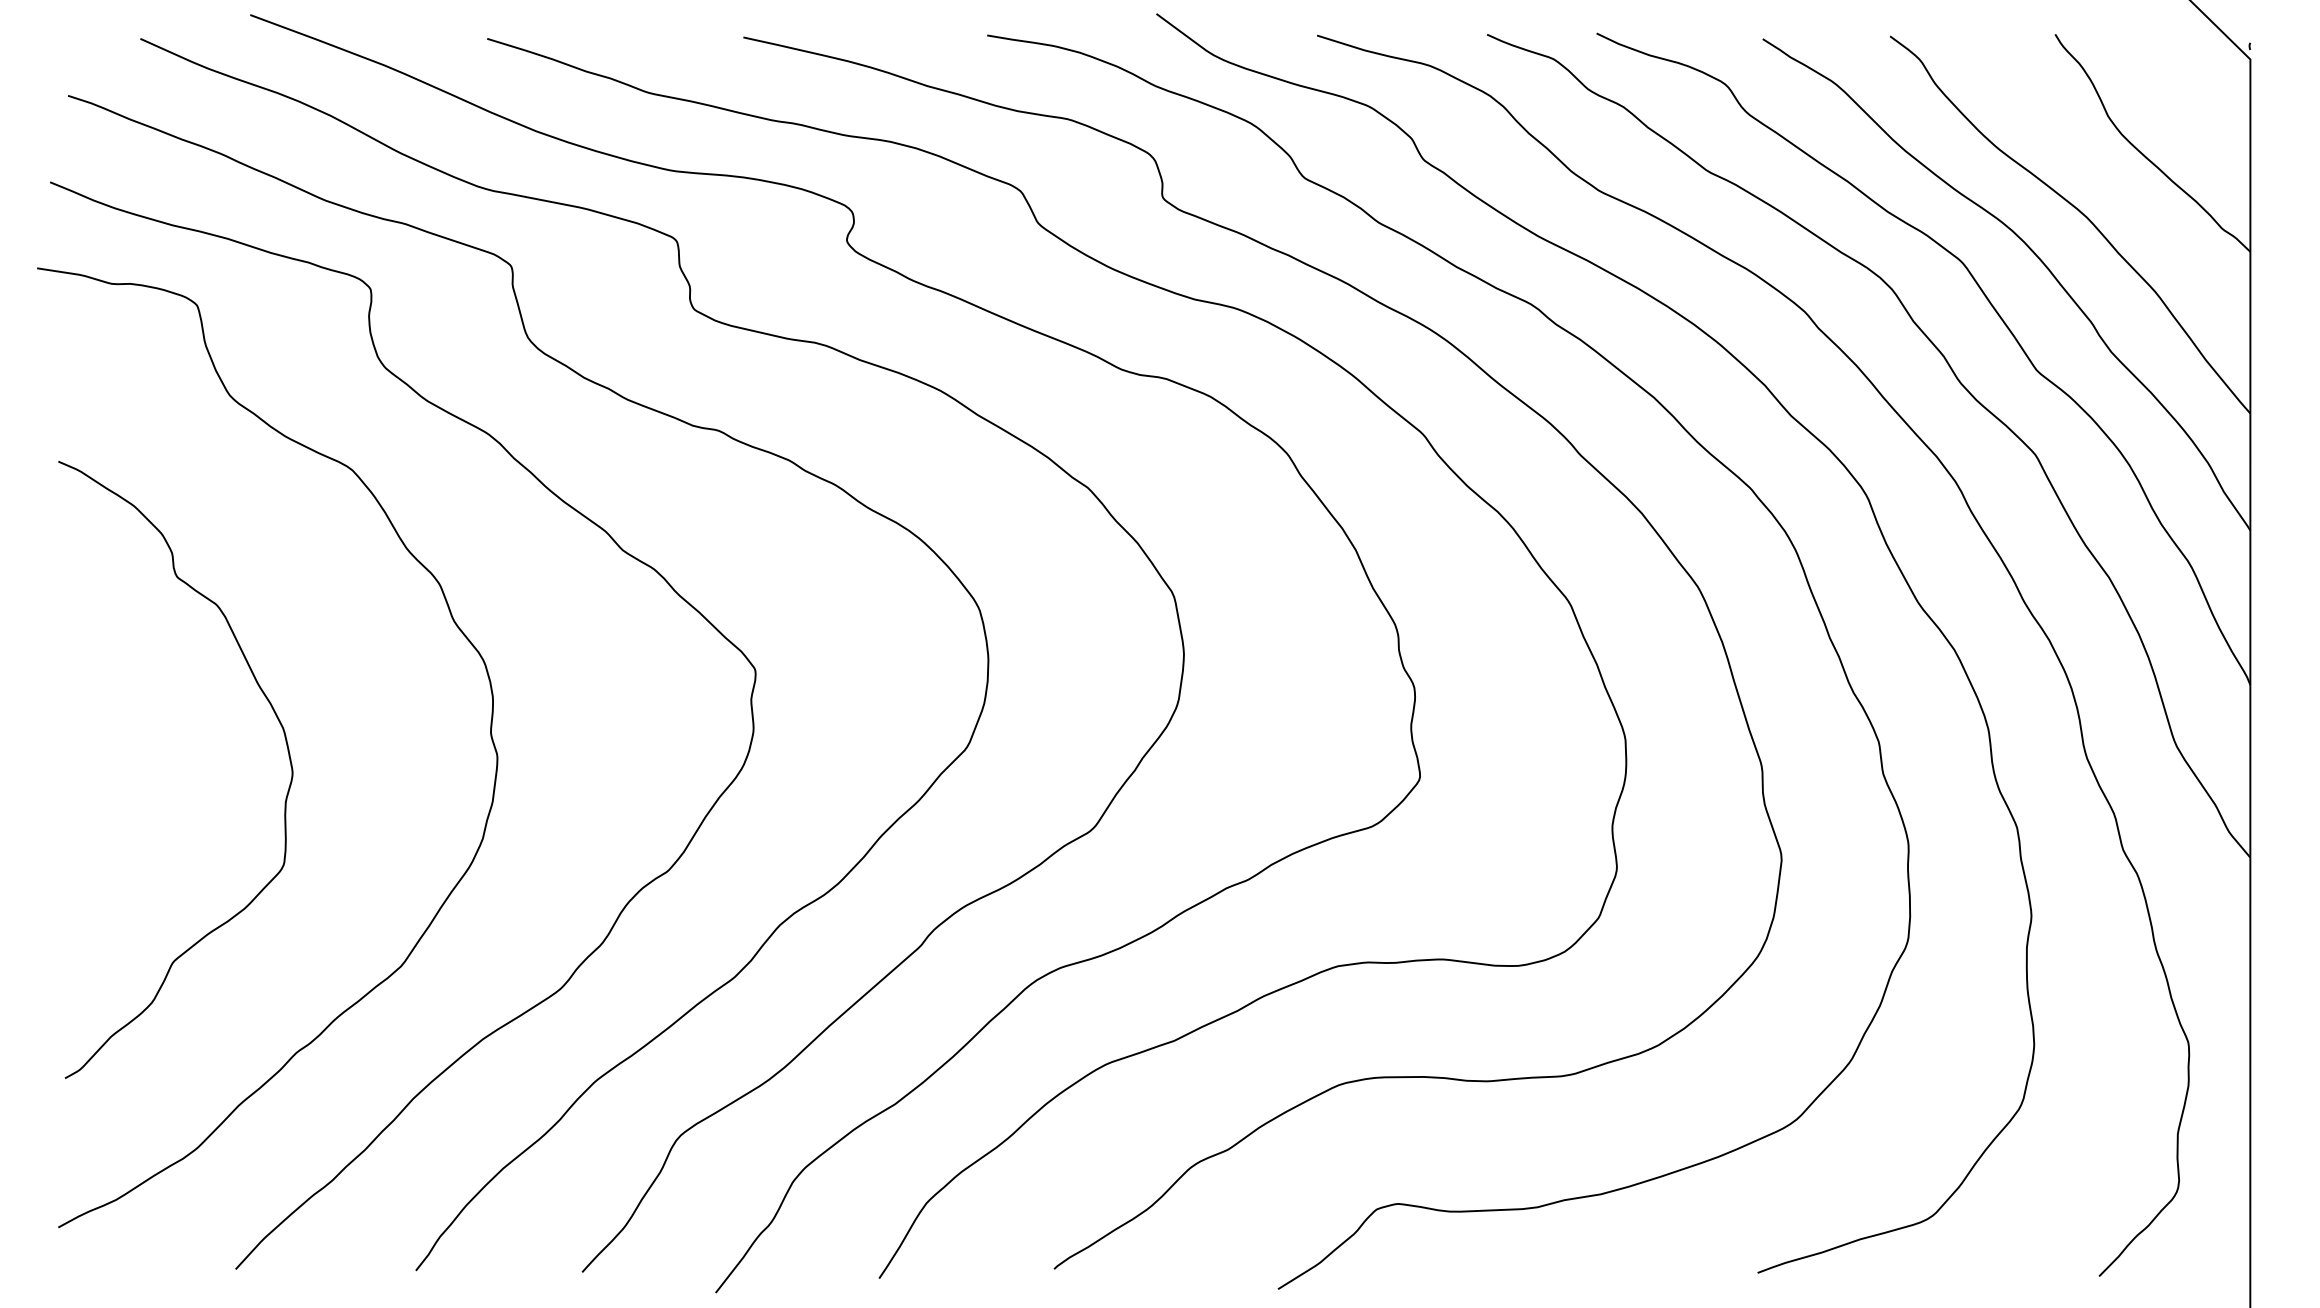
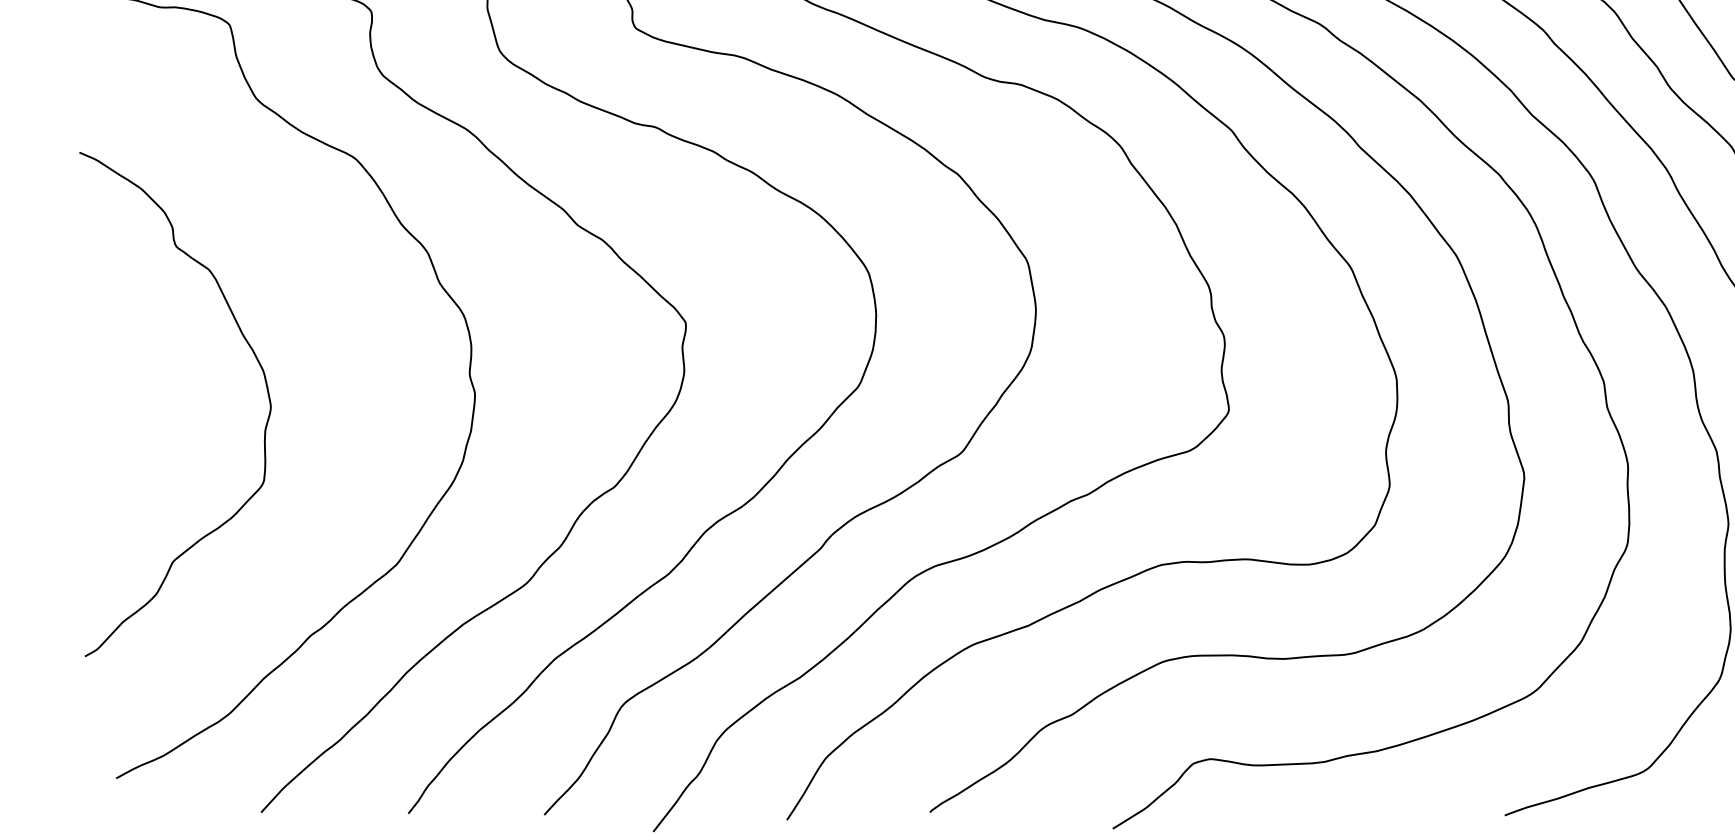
curve: (285, 742) -> (265, 382), moved

